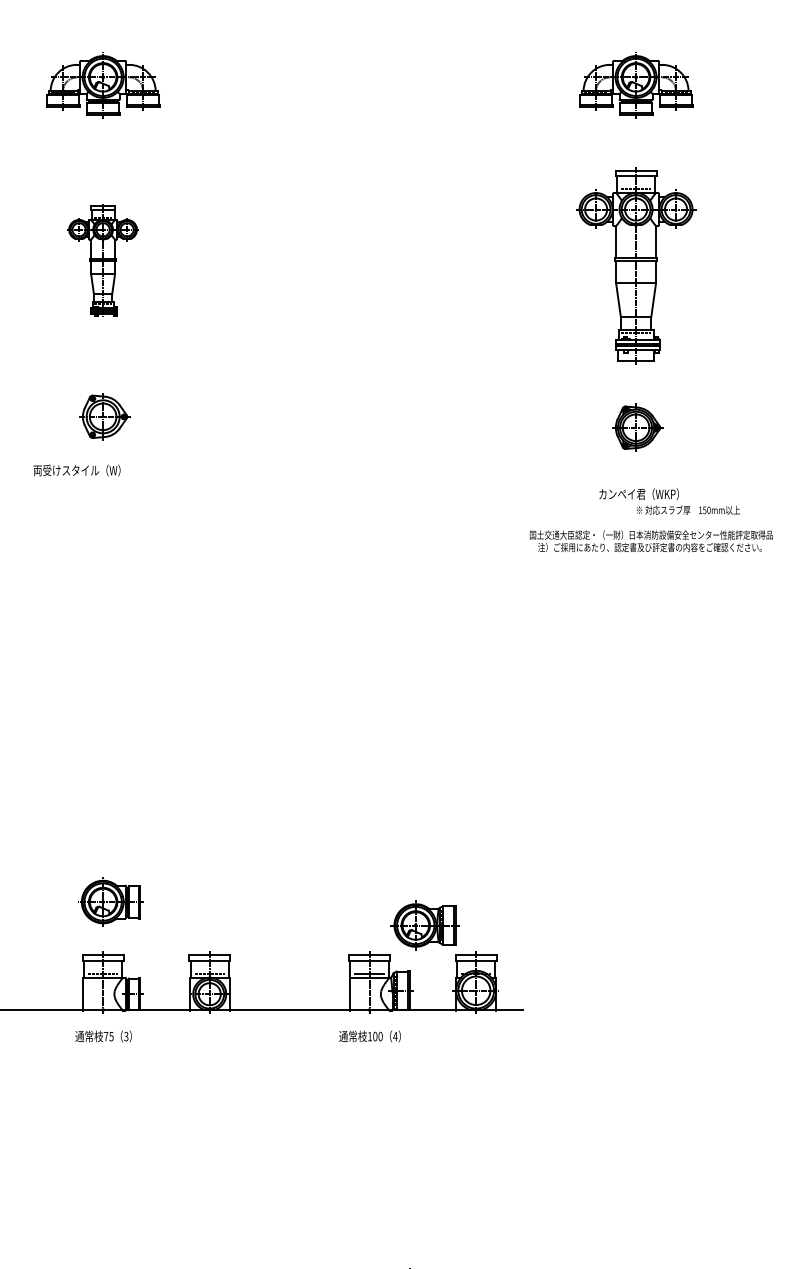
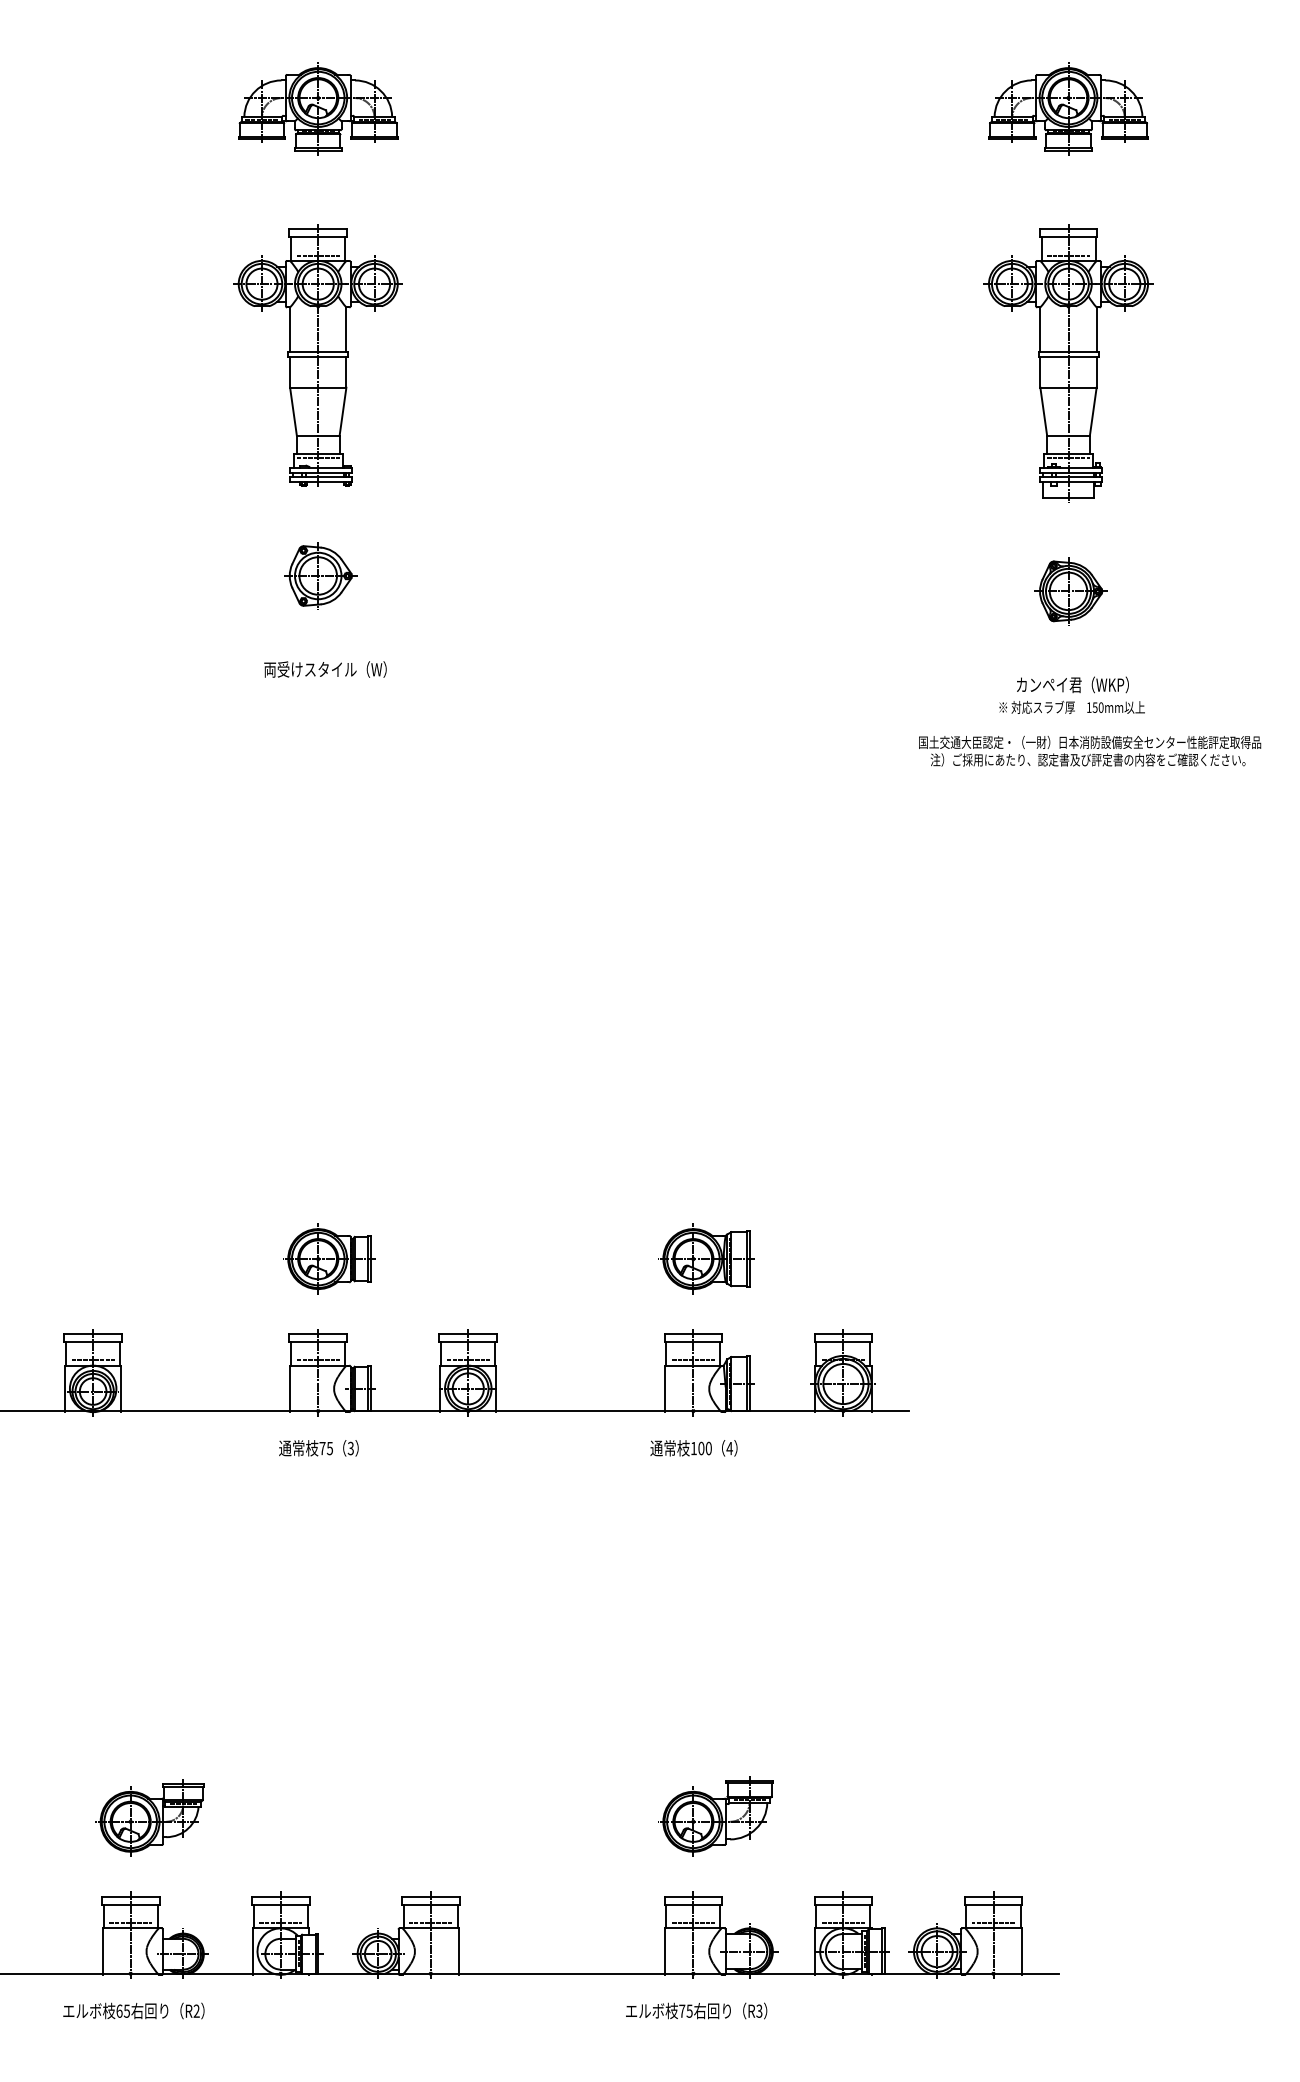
part: (102, 260) -> (317, 355), size x1.67
text: (77, 470) -> (325, 669), moved
text: (687, 509) -> (1071, 706), moved
part: (425, 925) -> (706, 1258), moved

